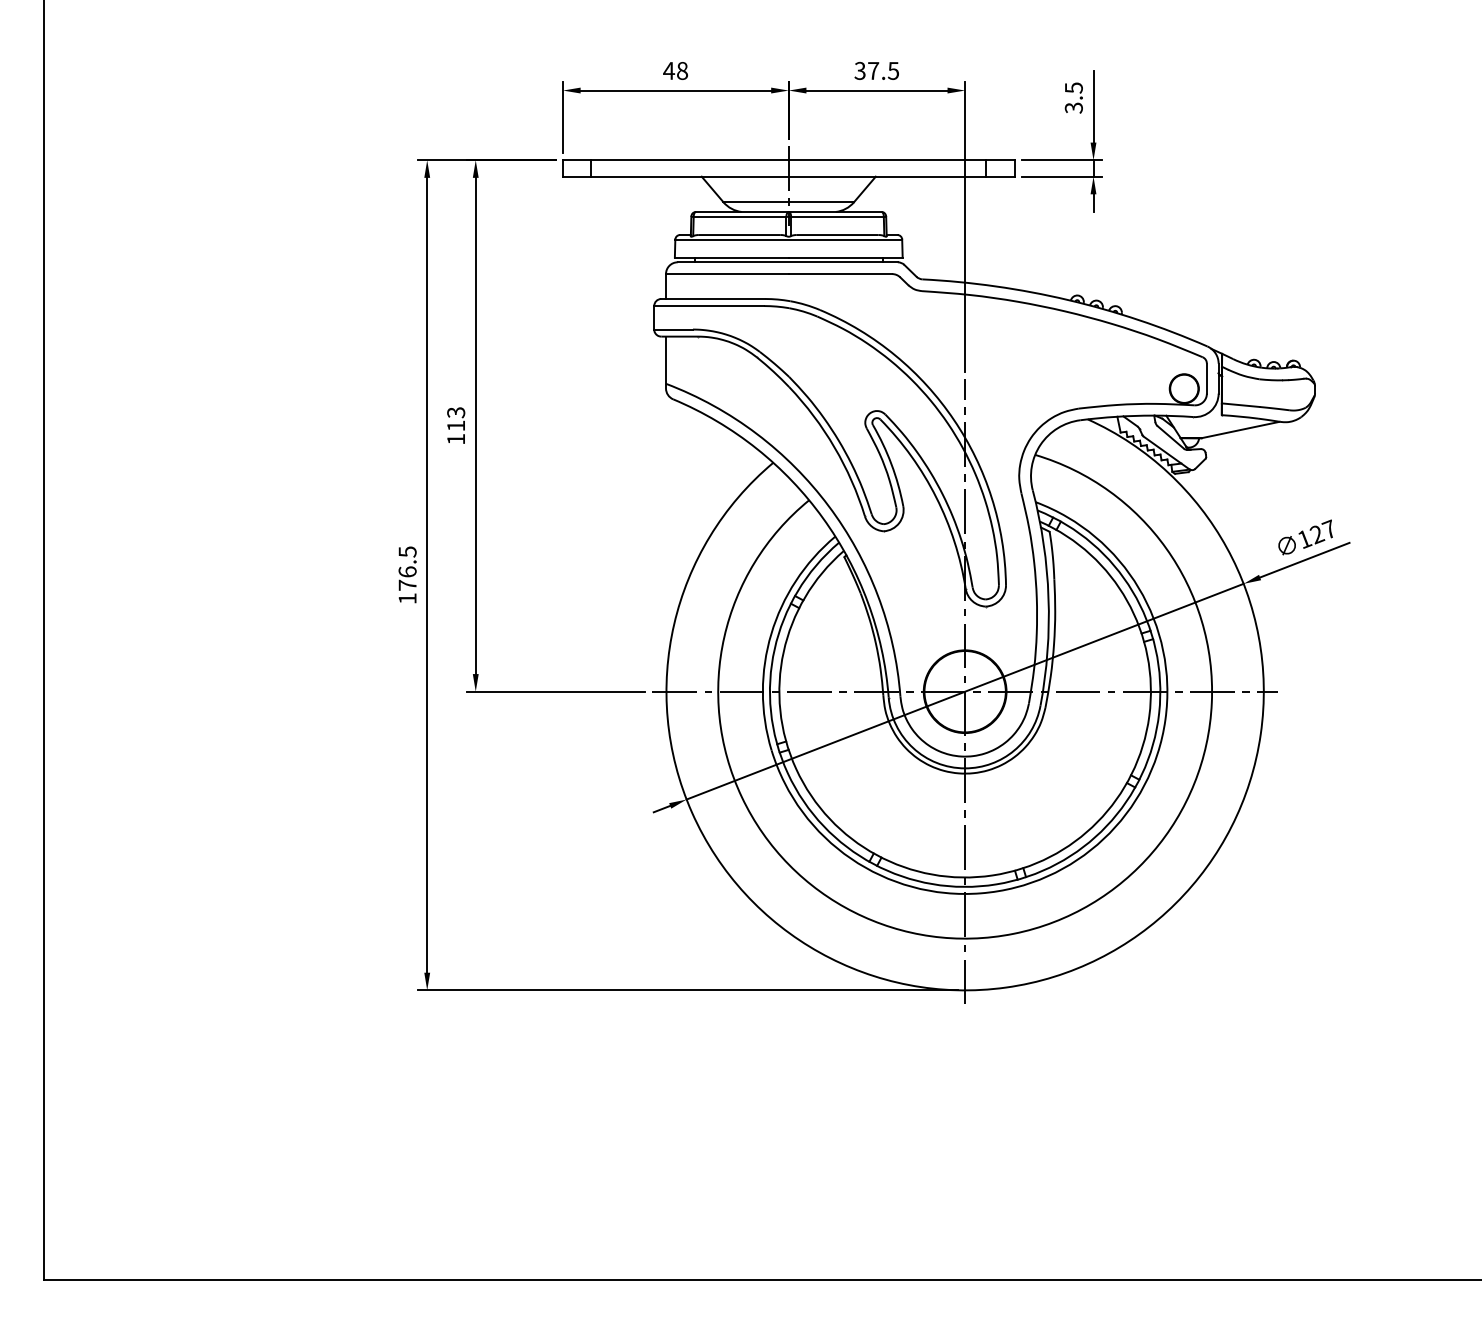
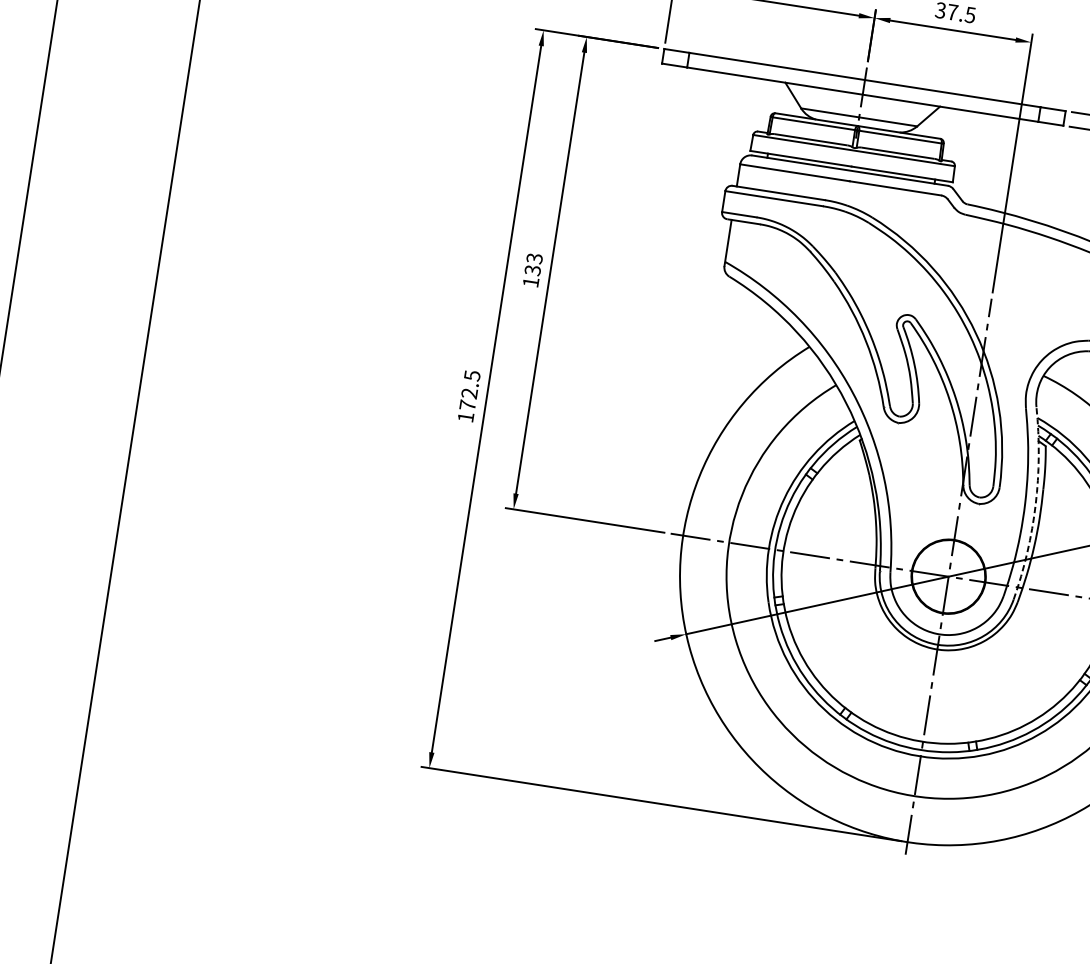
text: (456, 425) -> (533, 270), 113 -> 133
text: (407, 571) -> (469, 393), 176.5 -> 172.5
arc: (1048, 597) -> (1035, 504), solid -> dashed

